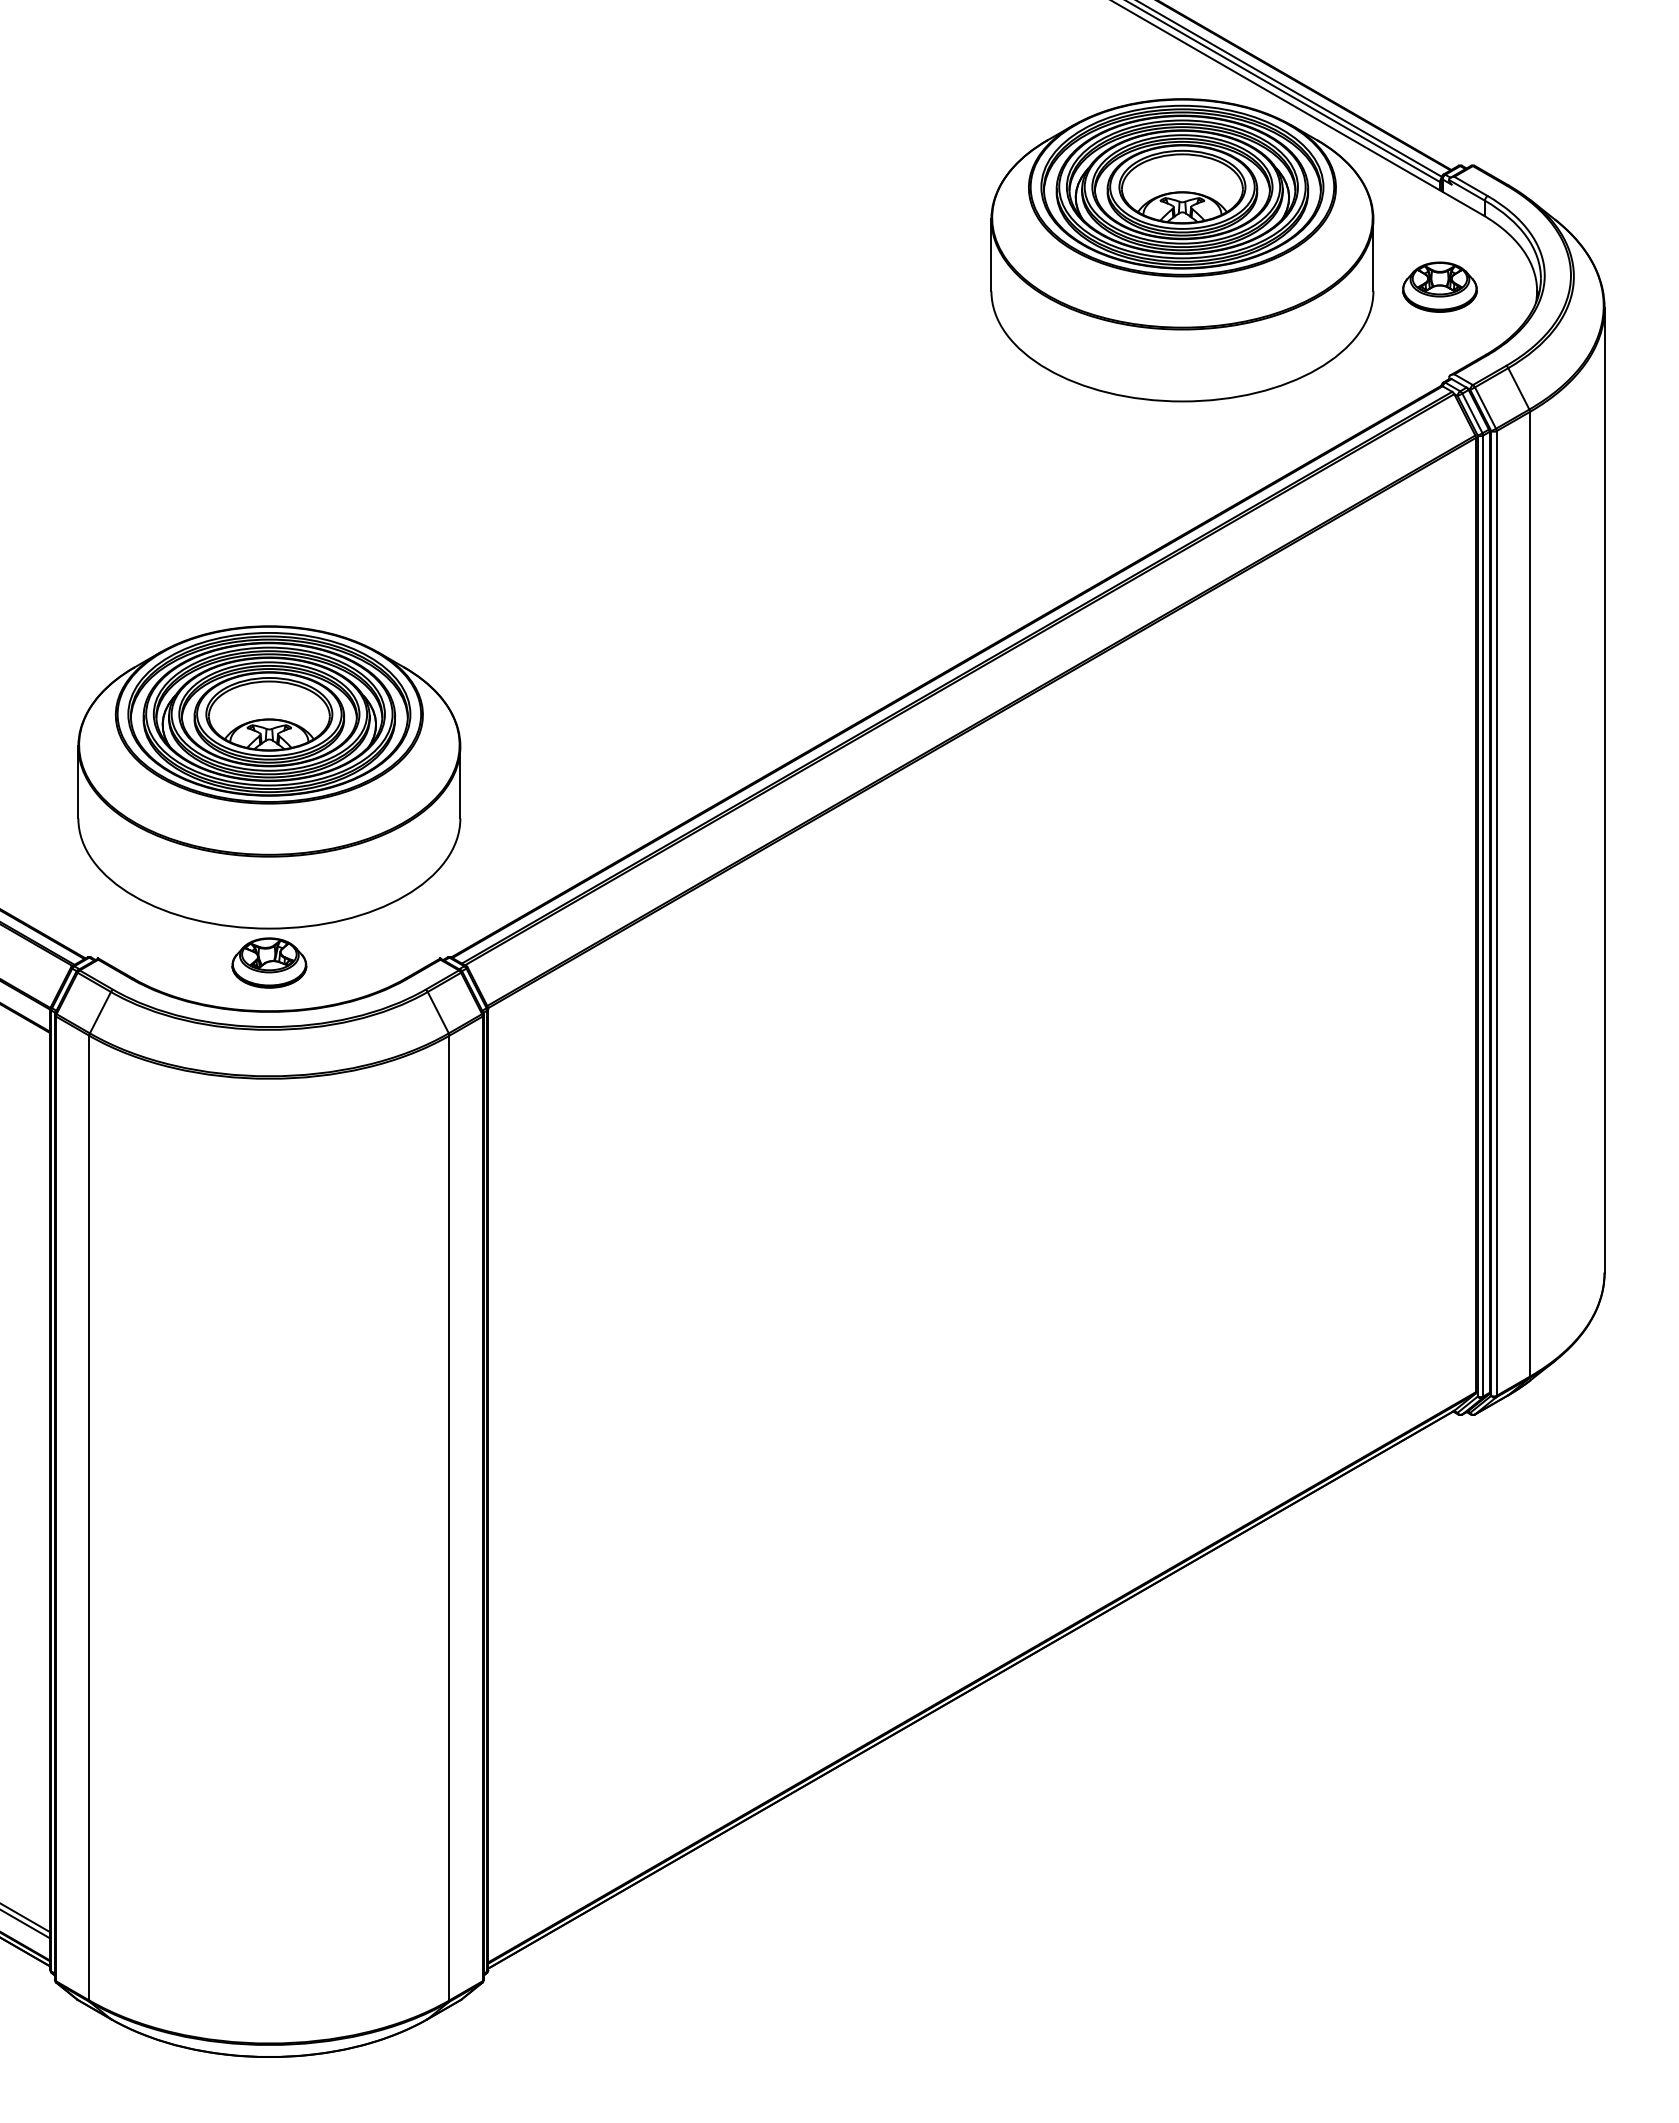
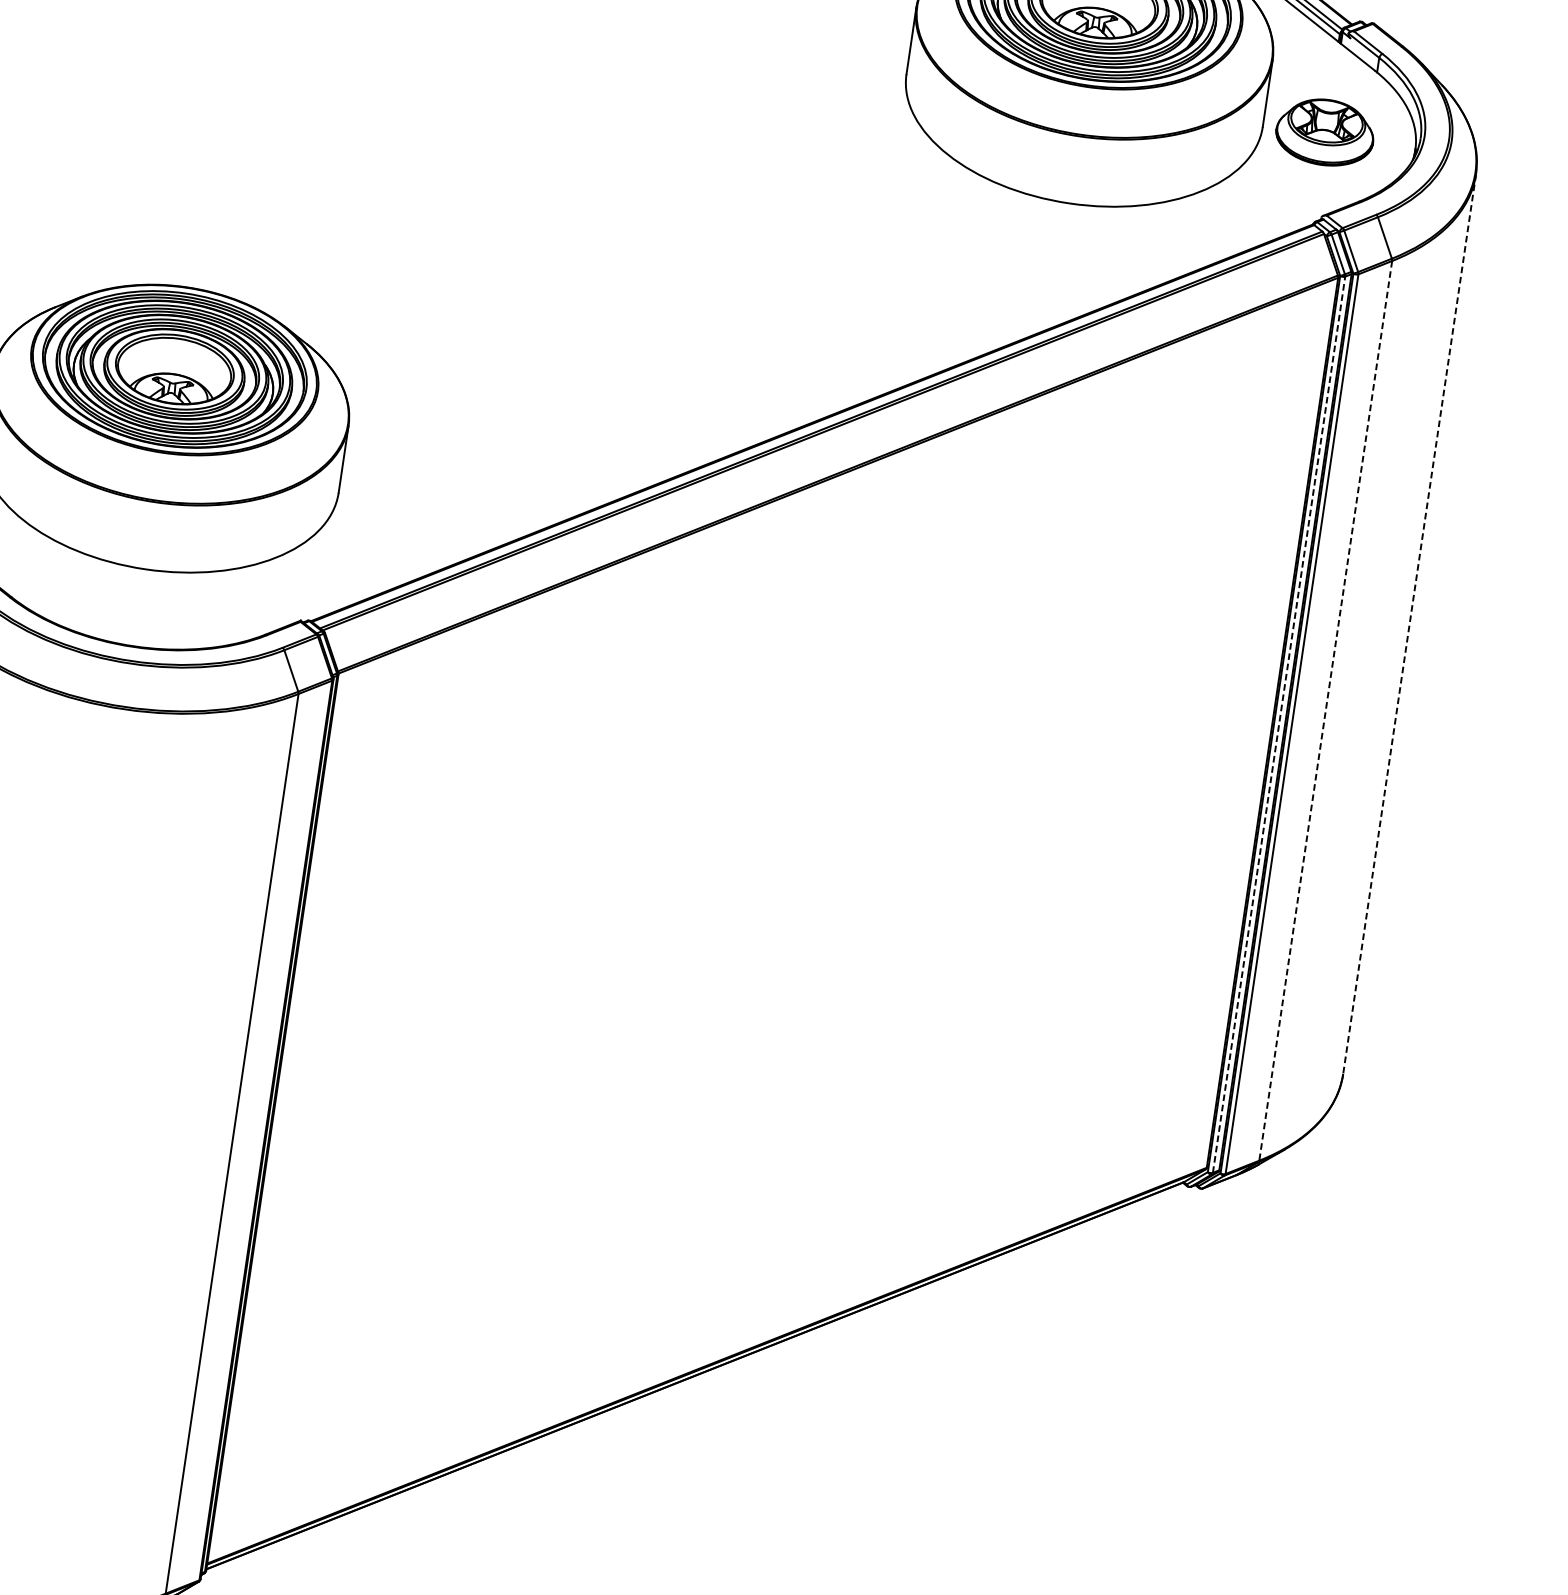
part: (1439, 286) -> (1325, 131), size x1.4
line: (1604, 790) -> (1409, 624), solid -> dashed
line: (1530, 894) -> (1326, 711), solid -> dashed
line: (1483, 915) -> (1279, 724), solid -> dashed
part: (269, 962) -> (140, 600), removed

